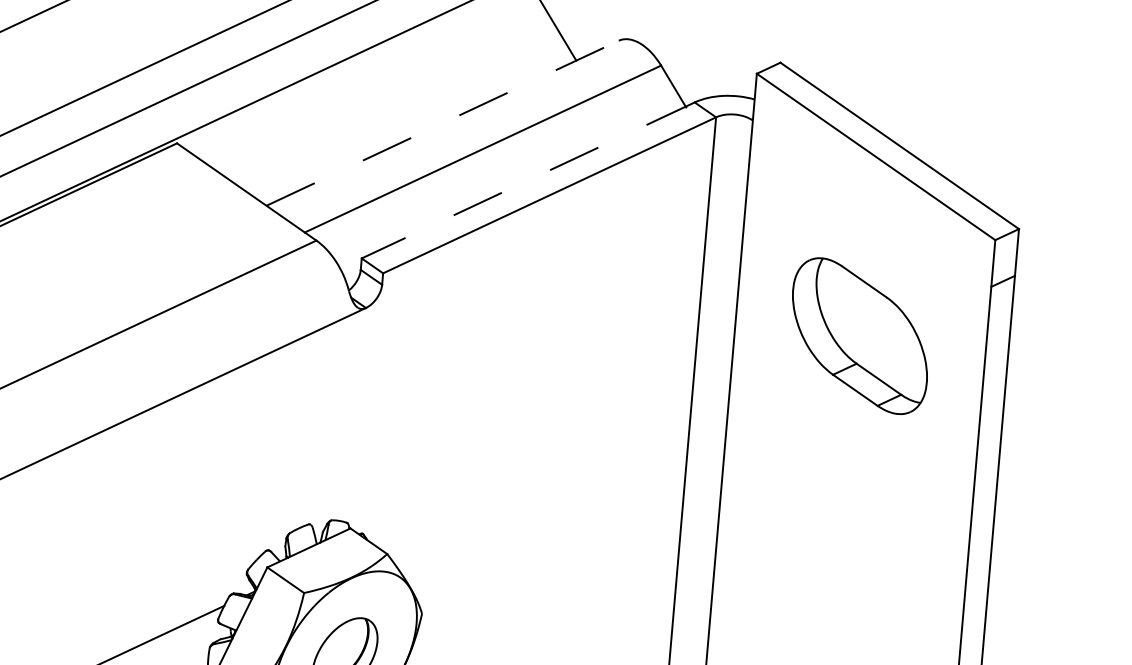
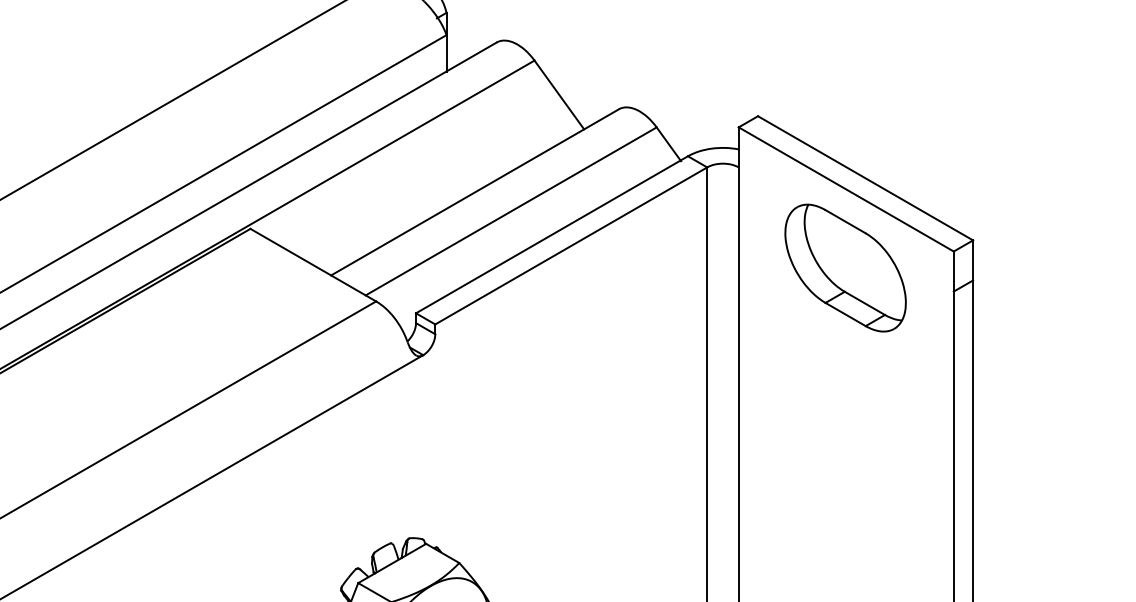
line: (443, 123) -> (475, 192), dashed -> solid
line: (527, 181) -> (551, 235), dashed -> solid
part: (859, 335) -> (845, 267), moved

